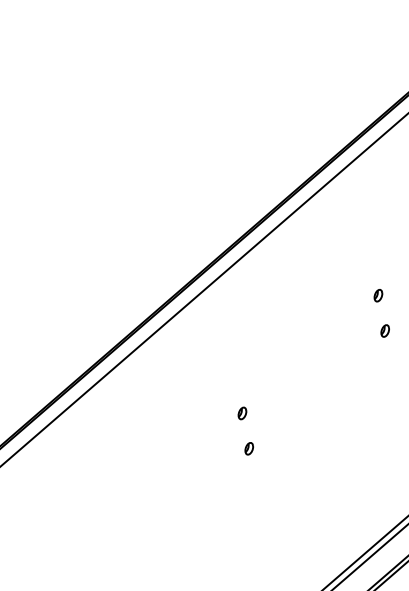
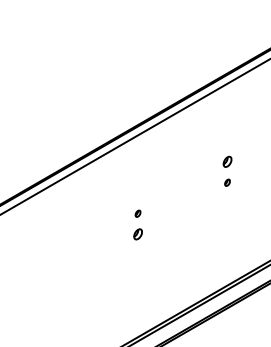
part: (378, 296) -> (227, 162), size x1.6
part: (248, 449) -> (137, 234), size x1.6

